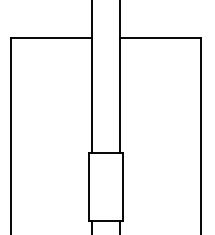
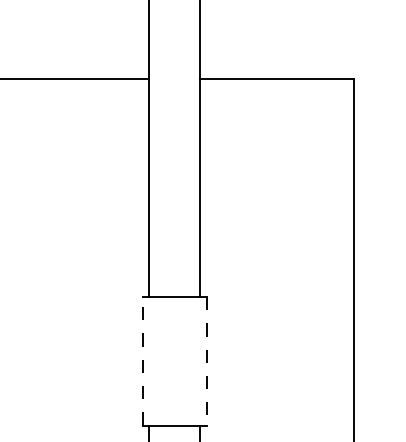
line: (89, 186) -> (143, 360), solid -> dashed
line: (123, 186) -> (207, 360), solid -> dashed

